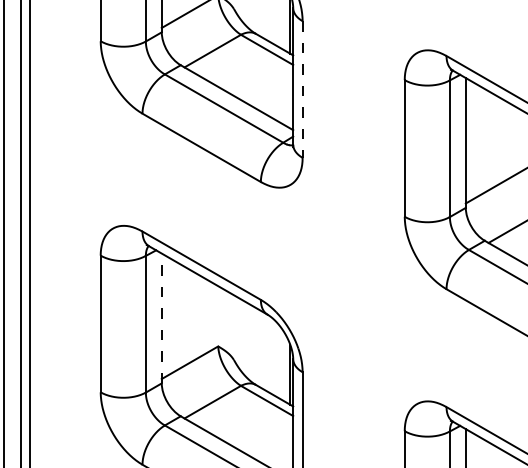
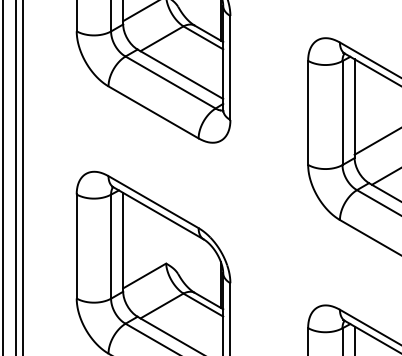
line: (302, 90) -> (230, 68), dashed -> solid
line: (162, 317) -> (123, 241), dashed -> solid

